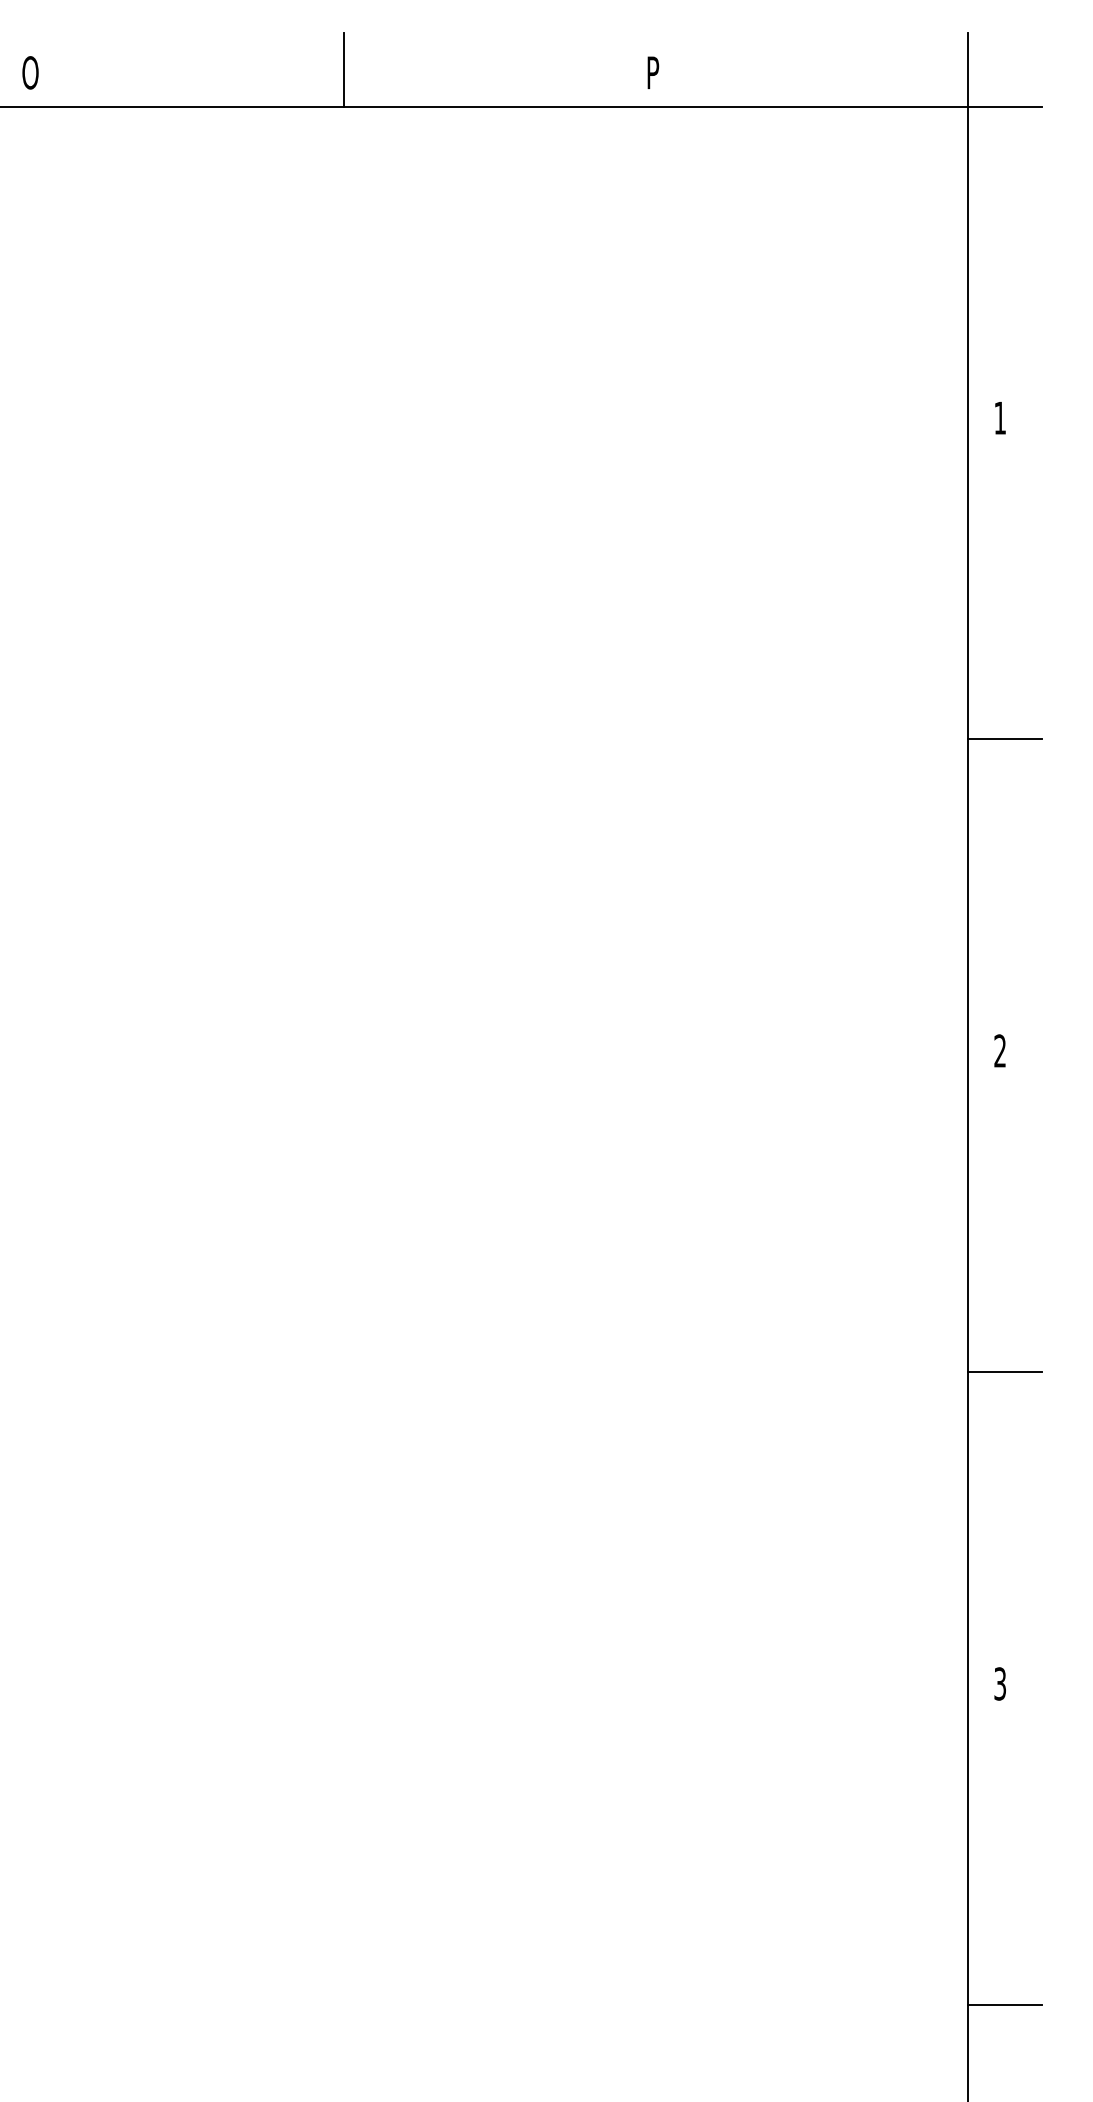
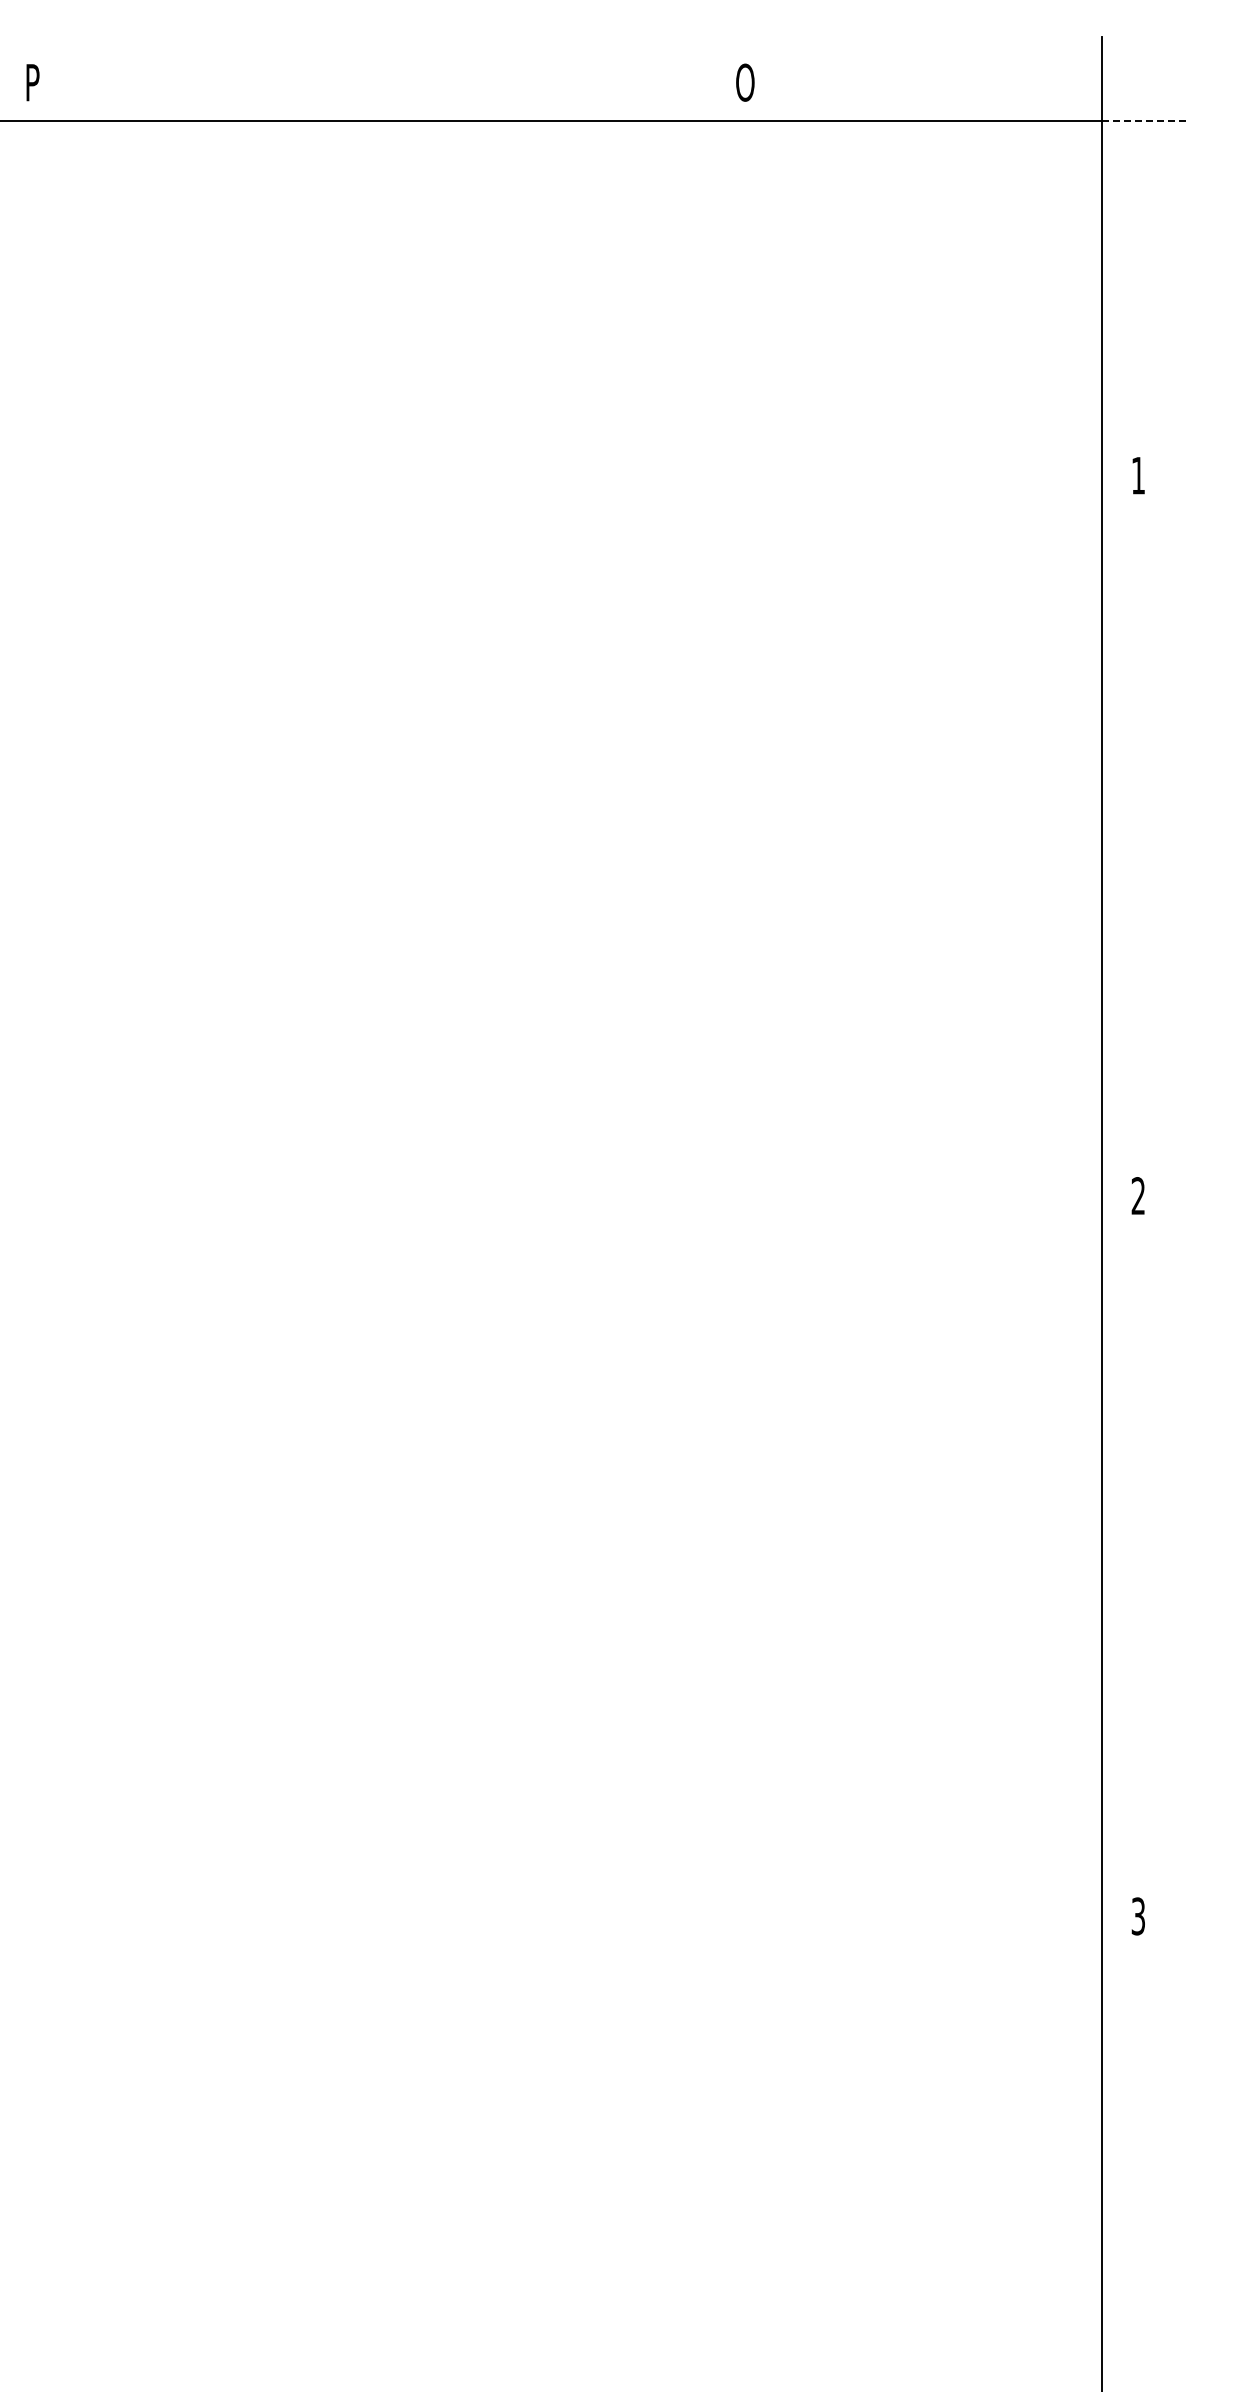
line: (344, 70) -> (392, 79), removed
text: (30, 72) -> (34, 82), O -> P
text: (655, 72) -> (745, 82), P -> O
line: (1004, 106) -> (1143, 121), solid -> dashed
line: (1004, 738) -> (1143, 840), removed
line: (1004, 1372) -> (1143, 1561), removed
line: (1004, 2004) -> (1143, 2281), removed

